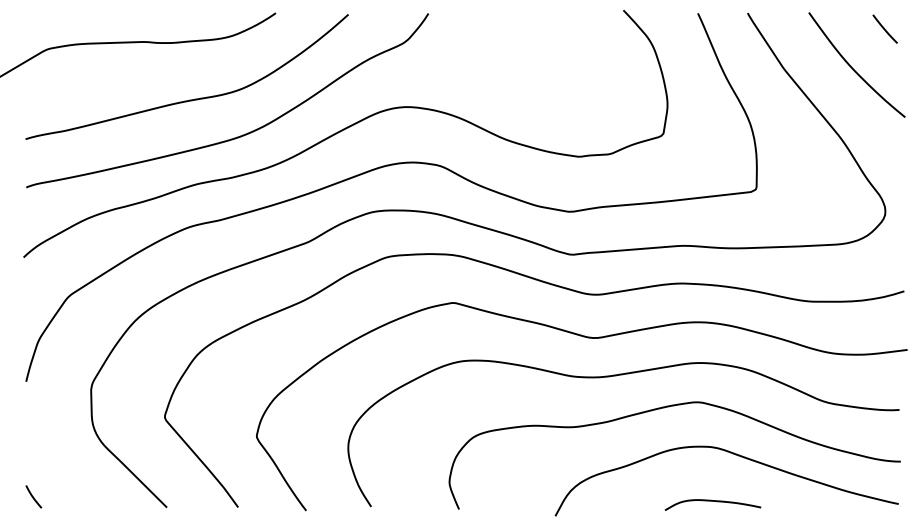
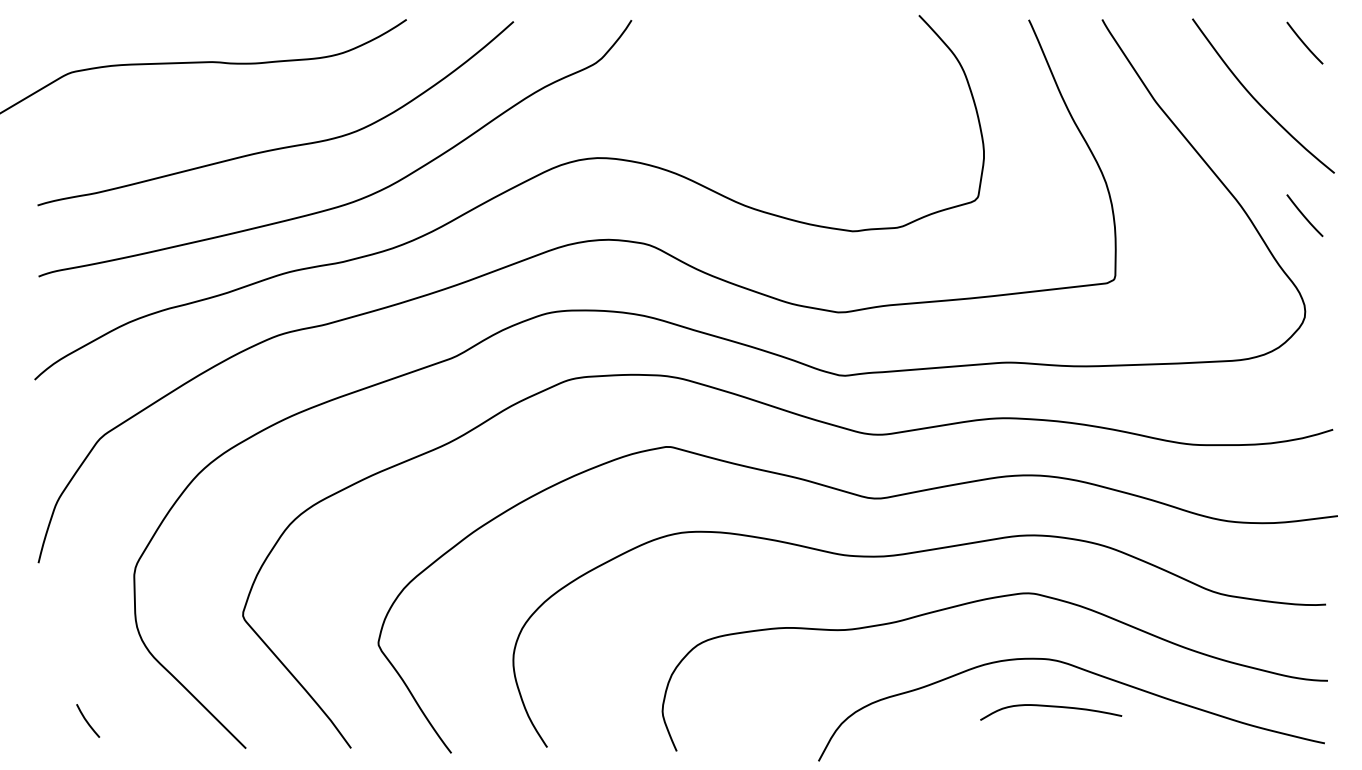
line: (884, 145) -> (1303, 214), added
curve: (33, 496) -> (87, 720), moved
curve: (712, 501) -> (1050, 707), moved

